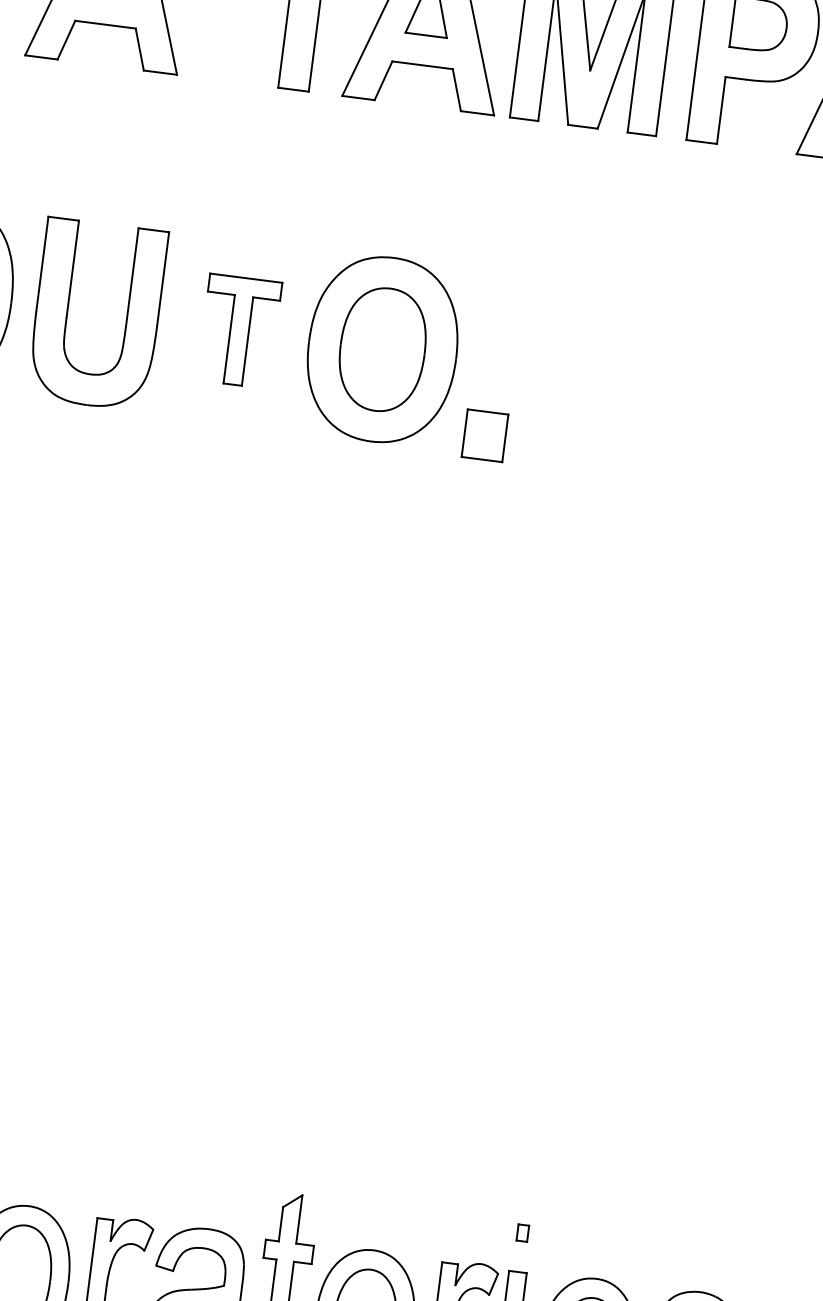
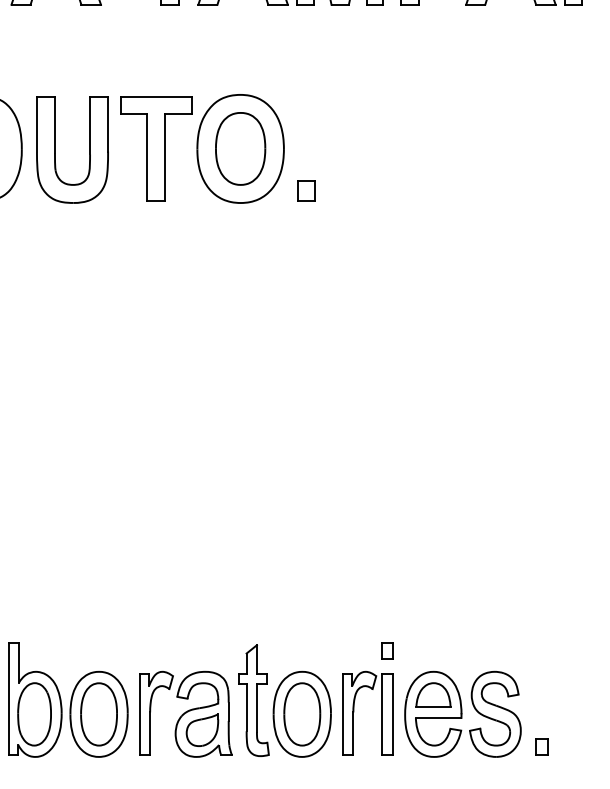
part: (239, 330) -> (156, 148), size x1.67
part: (485, 434) -> (306, 190), size x0.71
part: (522, 1232) -> (387, 650), size x1.67

